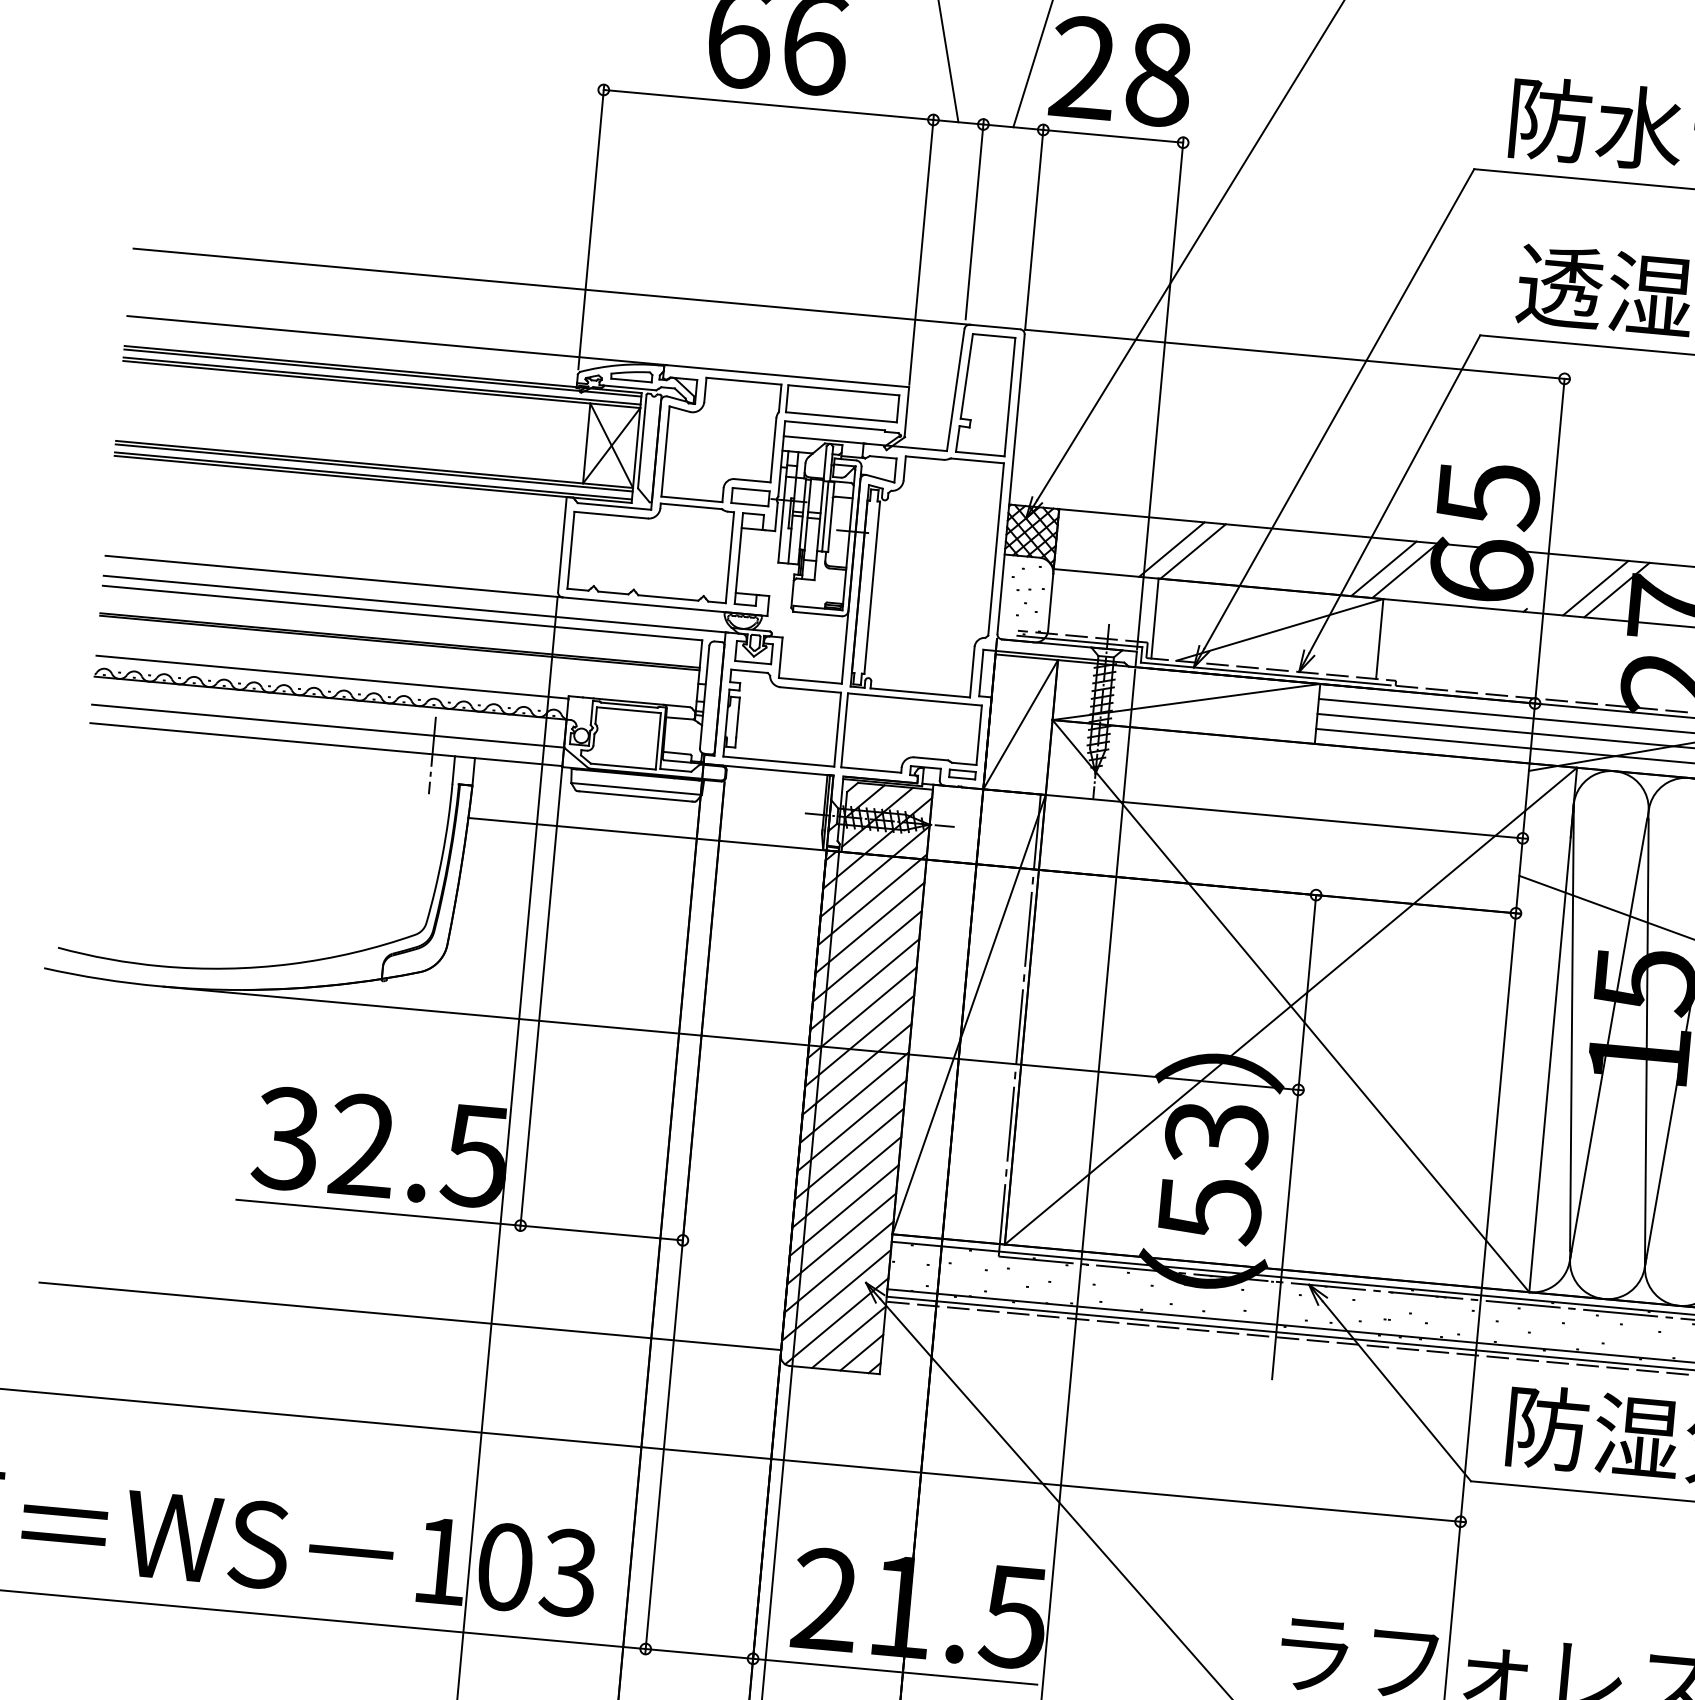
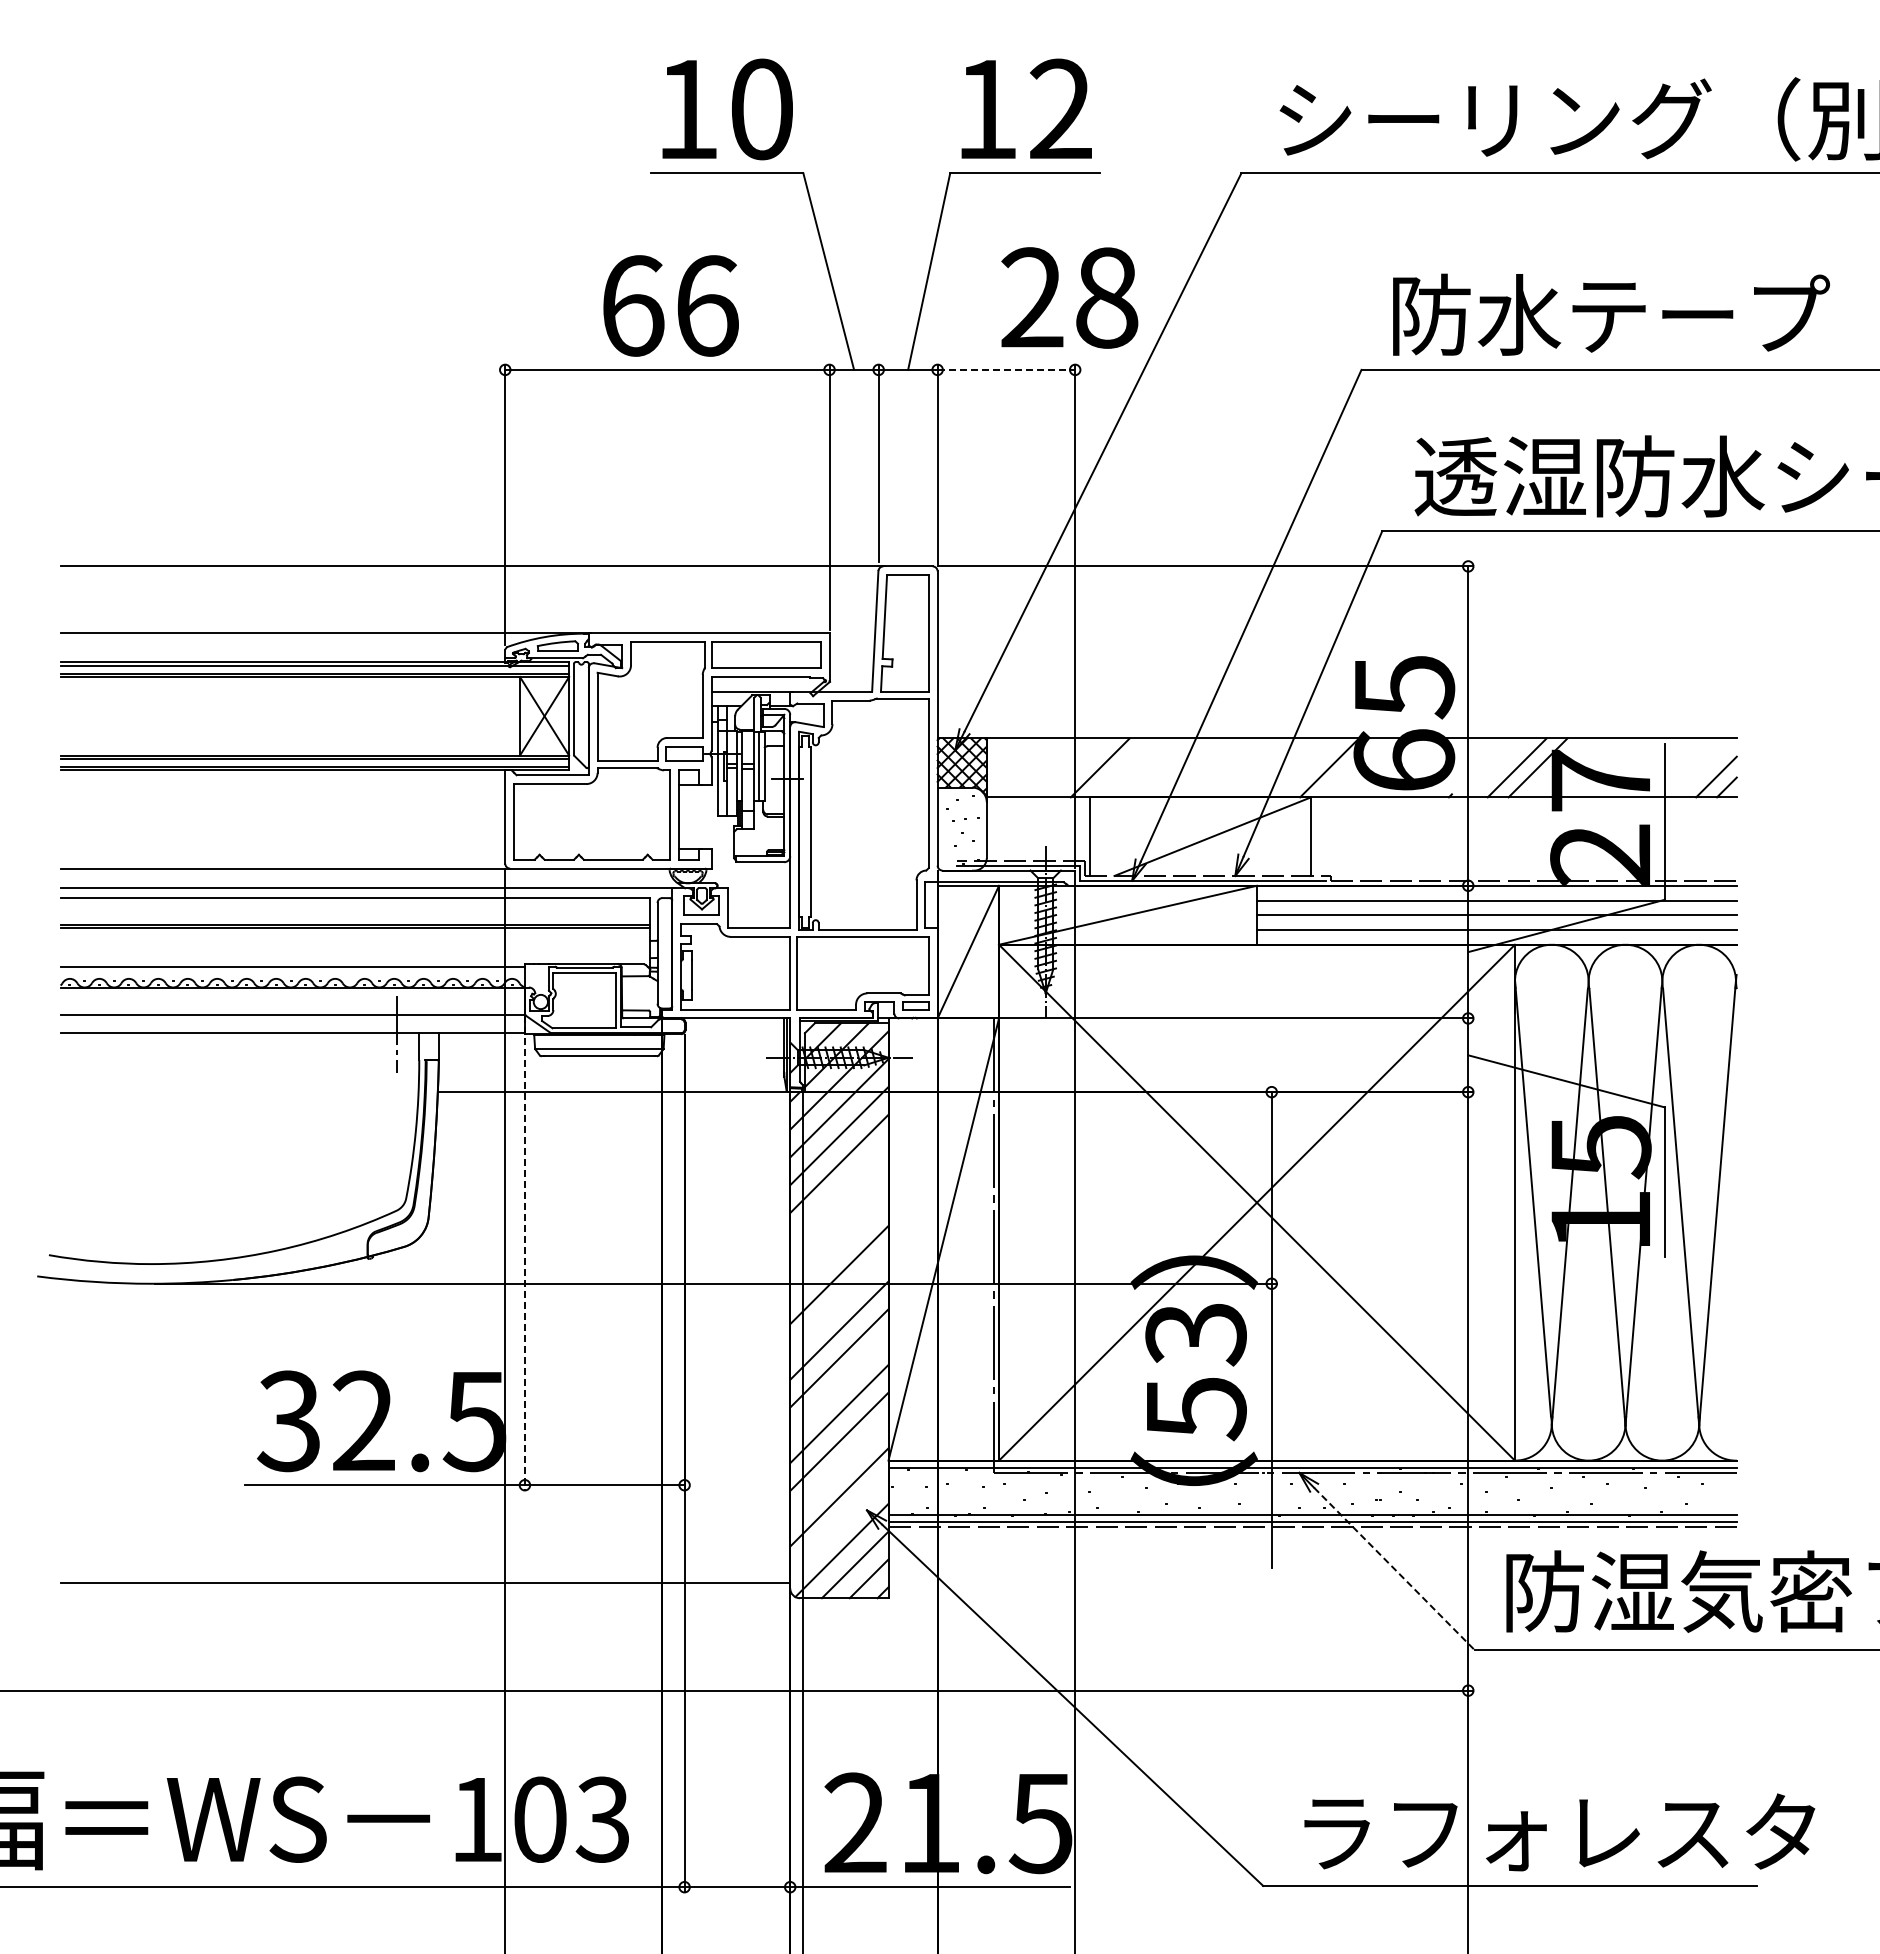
text: (1121, 71) -> (1069, 297), moved
line: (1113, 135) -> (1006, 369), solid -> dashed
line: (1192, 551) -> (1120, 767), removed
line: (1383, 568) -> (1308, 767), removed
line: (867, 956) -> (839, 1191), removed
line: (864, 984) -> (839, 1219), removed
line: (541, 990) -> (524, 1253), solid -> dashed
line: (862, 1013) -> (839, 1247), removed
line: (857, 1068) -> (839, 1302), removed
line: (849, 1154) -> (839, 1386), removed
line: (841, 1238) -> (839, 1469), removed
line: (836, 1295) -> (839, 1525), removed
line: (1396, 1391) -> (1394, 1569), solid -> dashed

